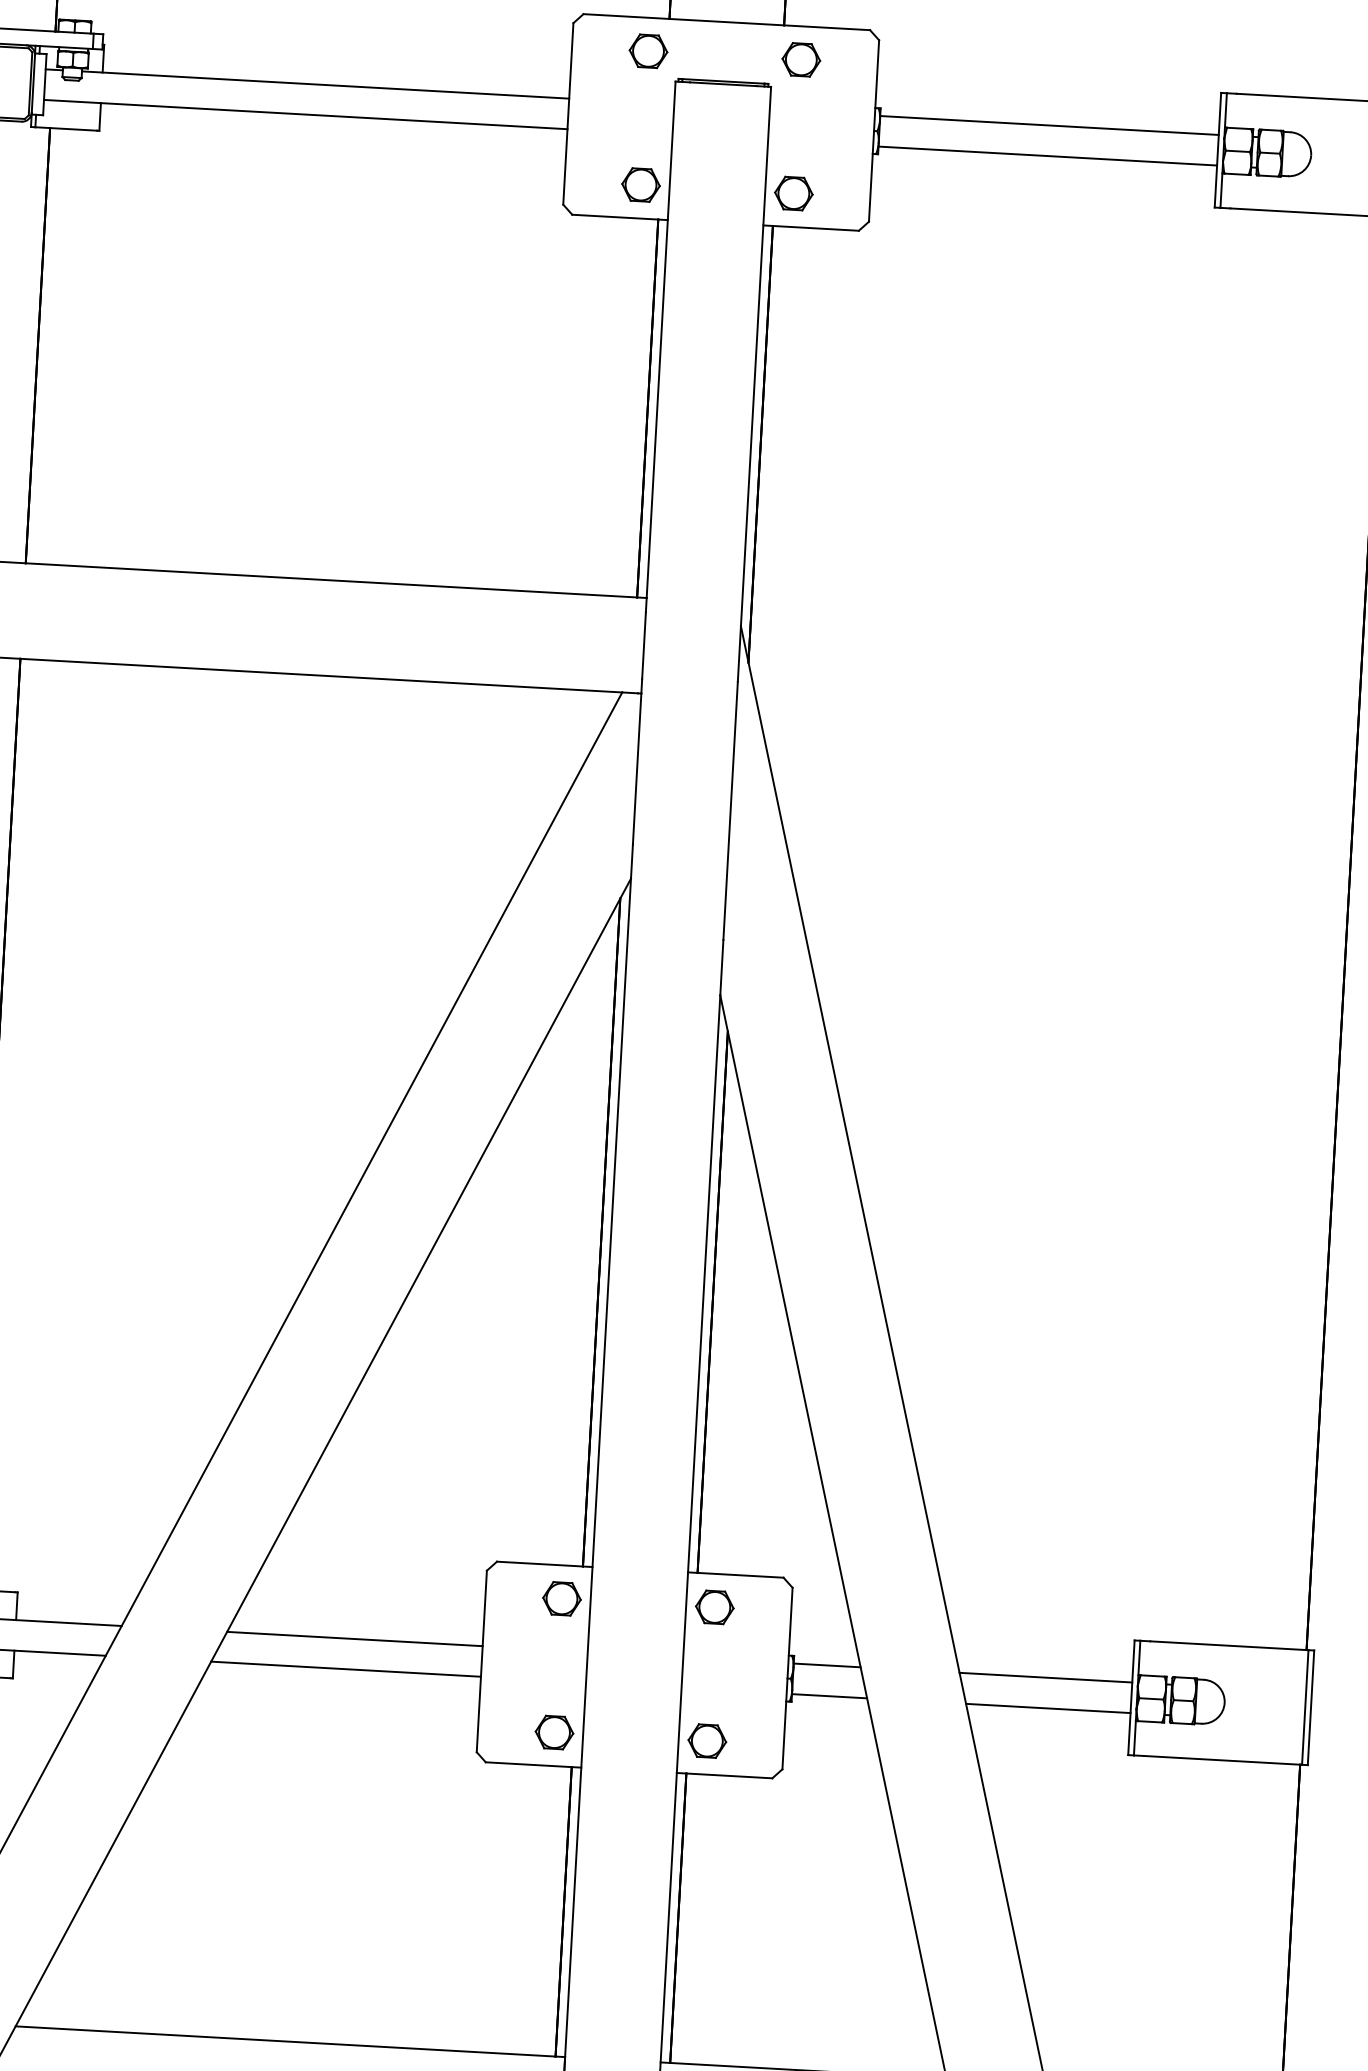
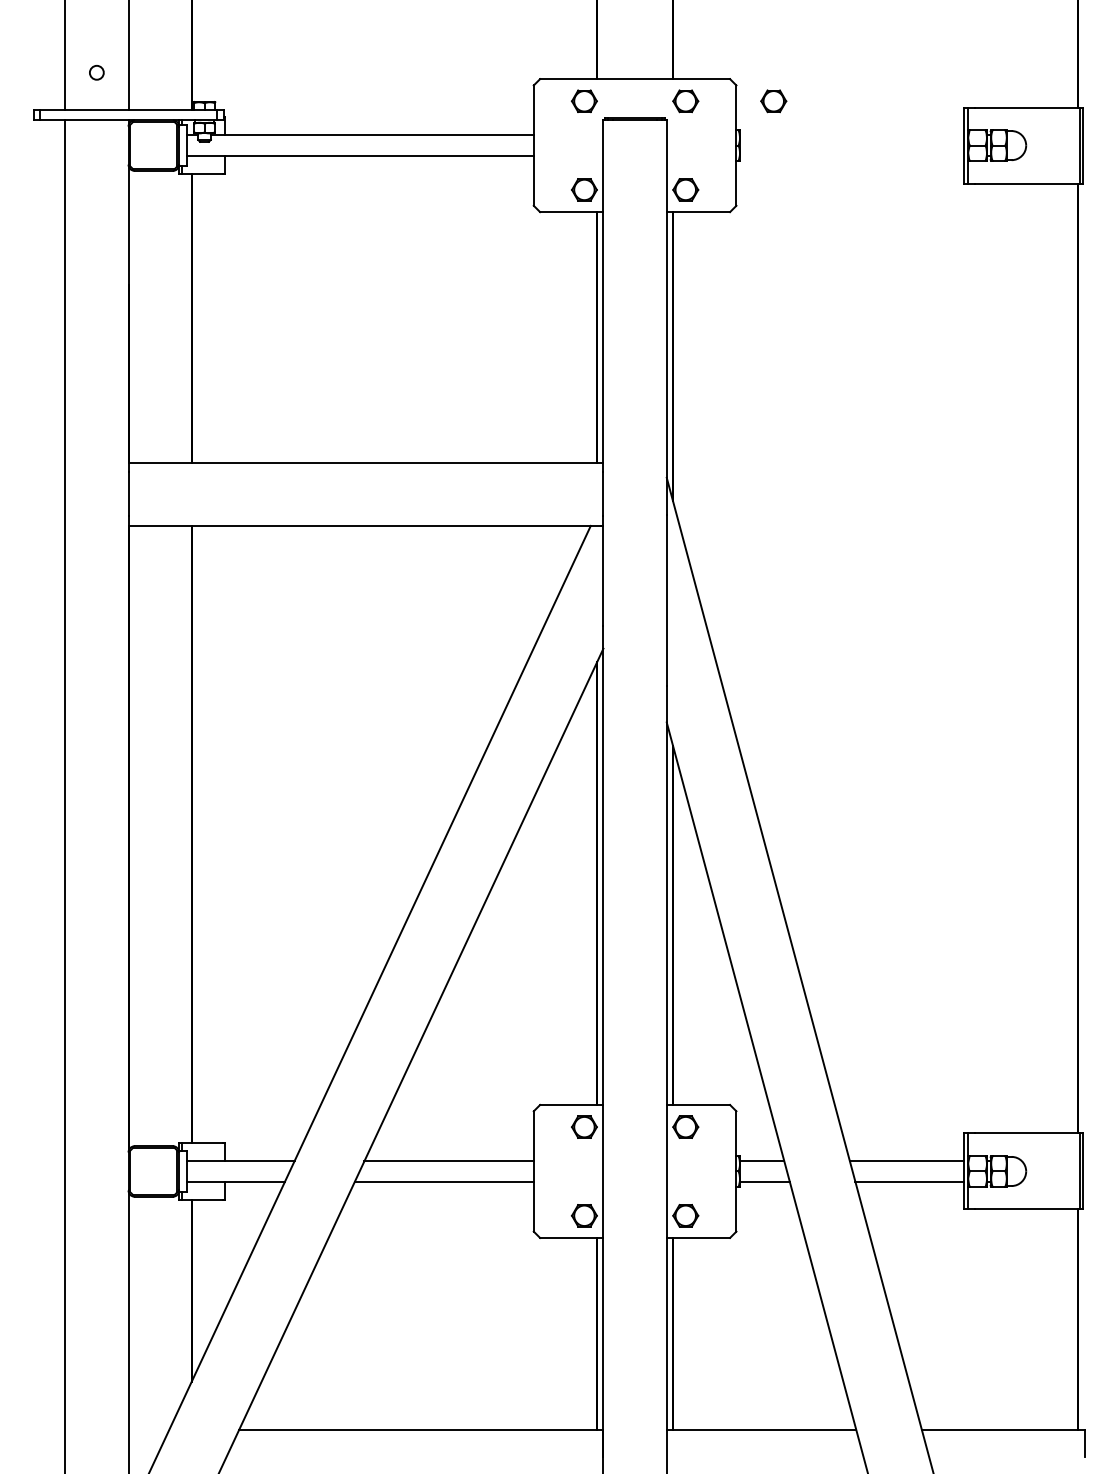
part: (933, 67) -> (773, 101), added
line: (1048, 125) -> (851, 135), removed
line: (1046, 155) -> (851, 155), removed

